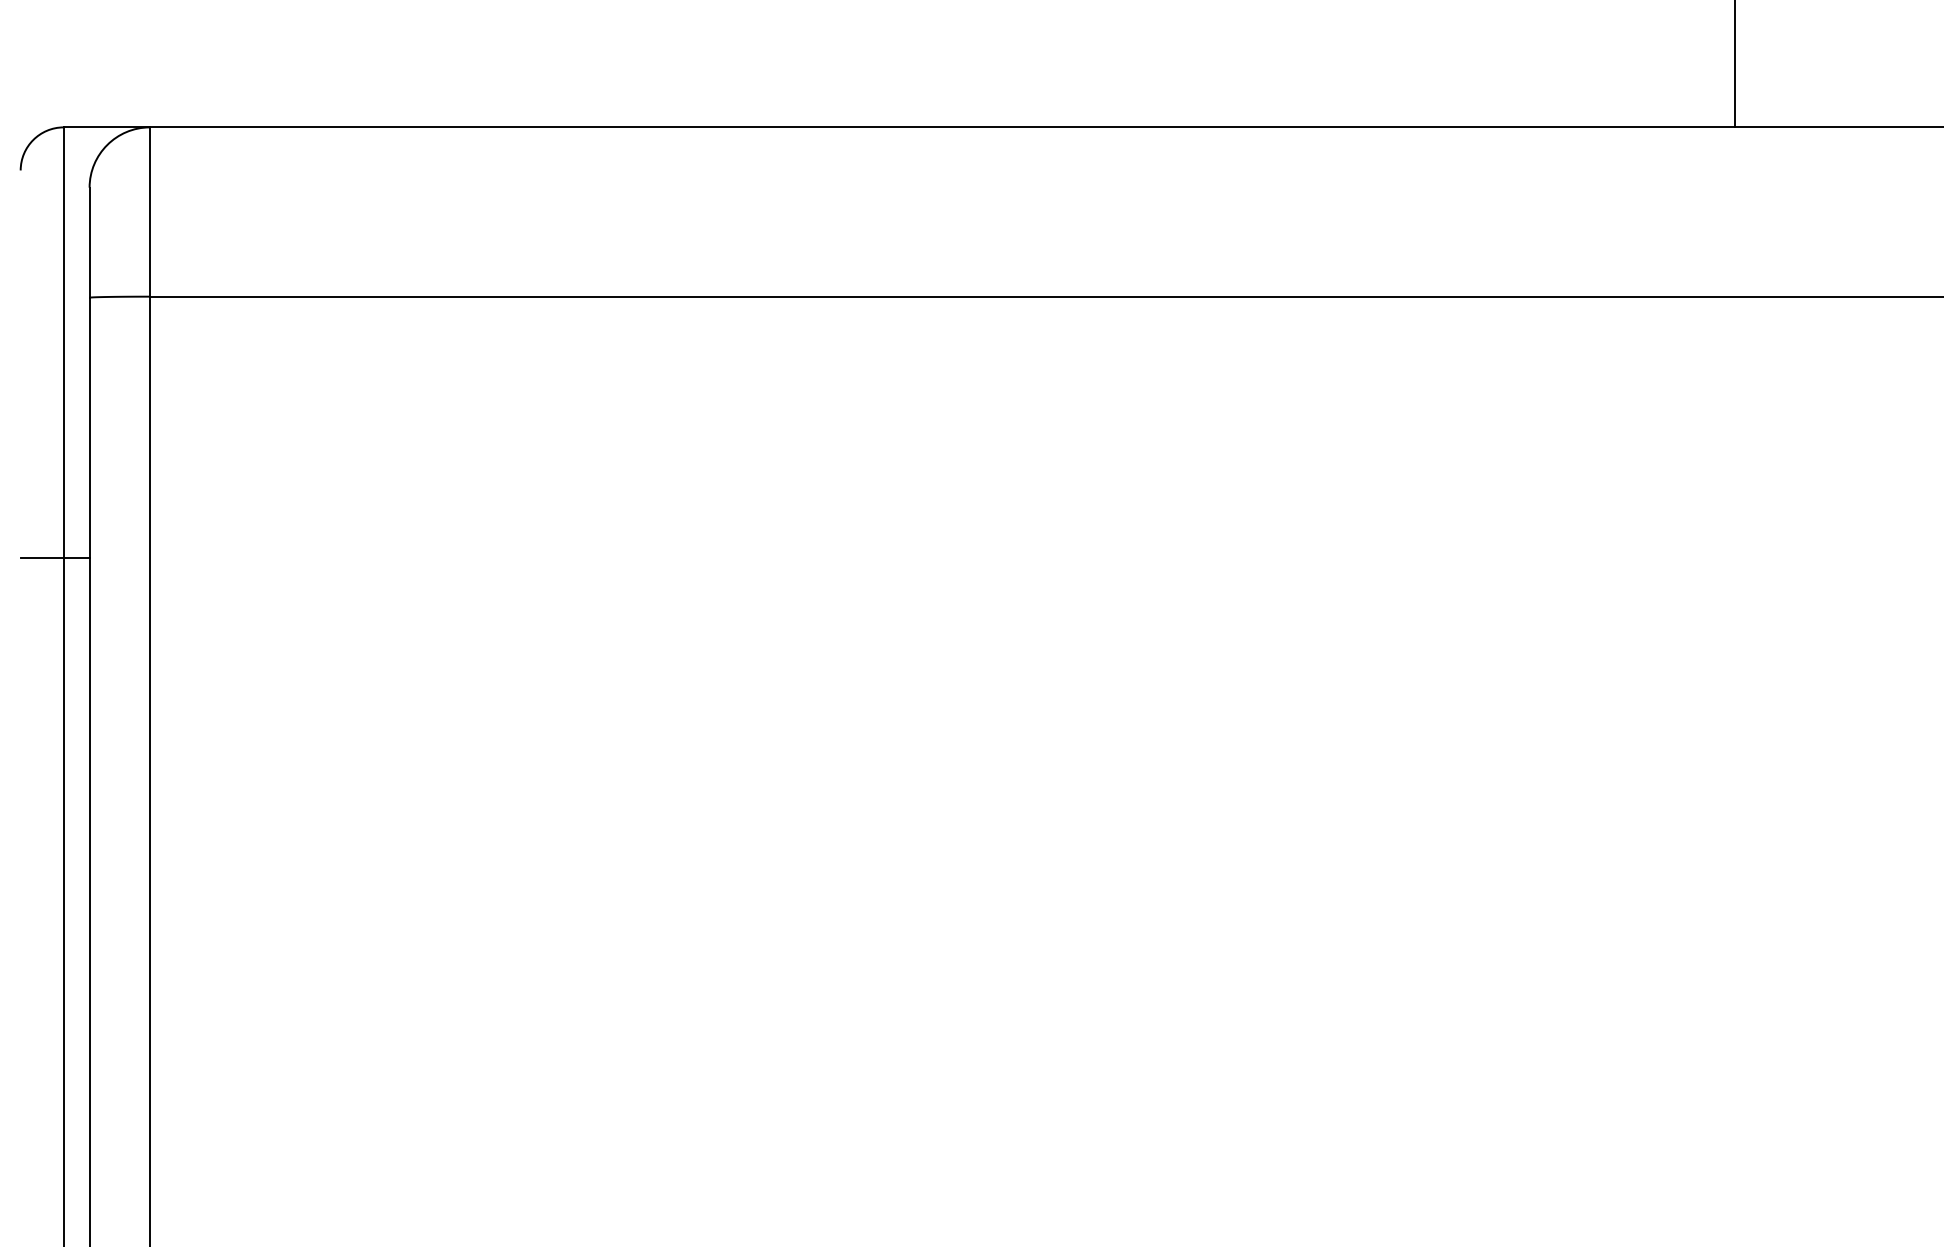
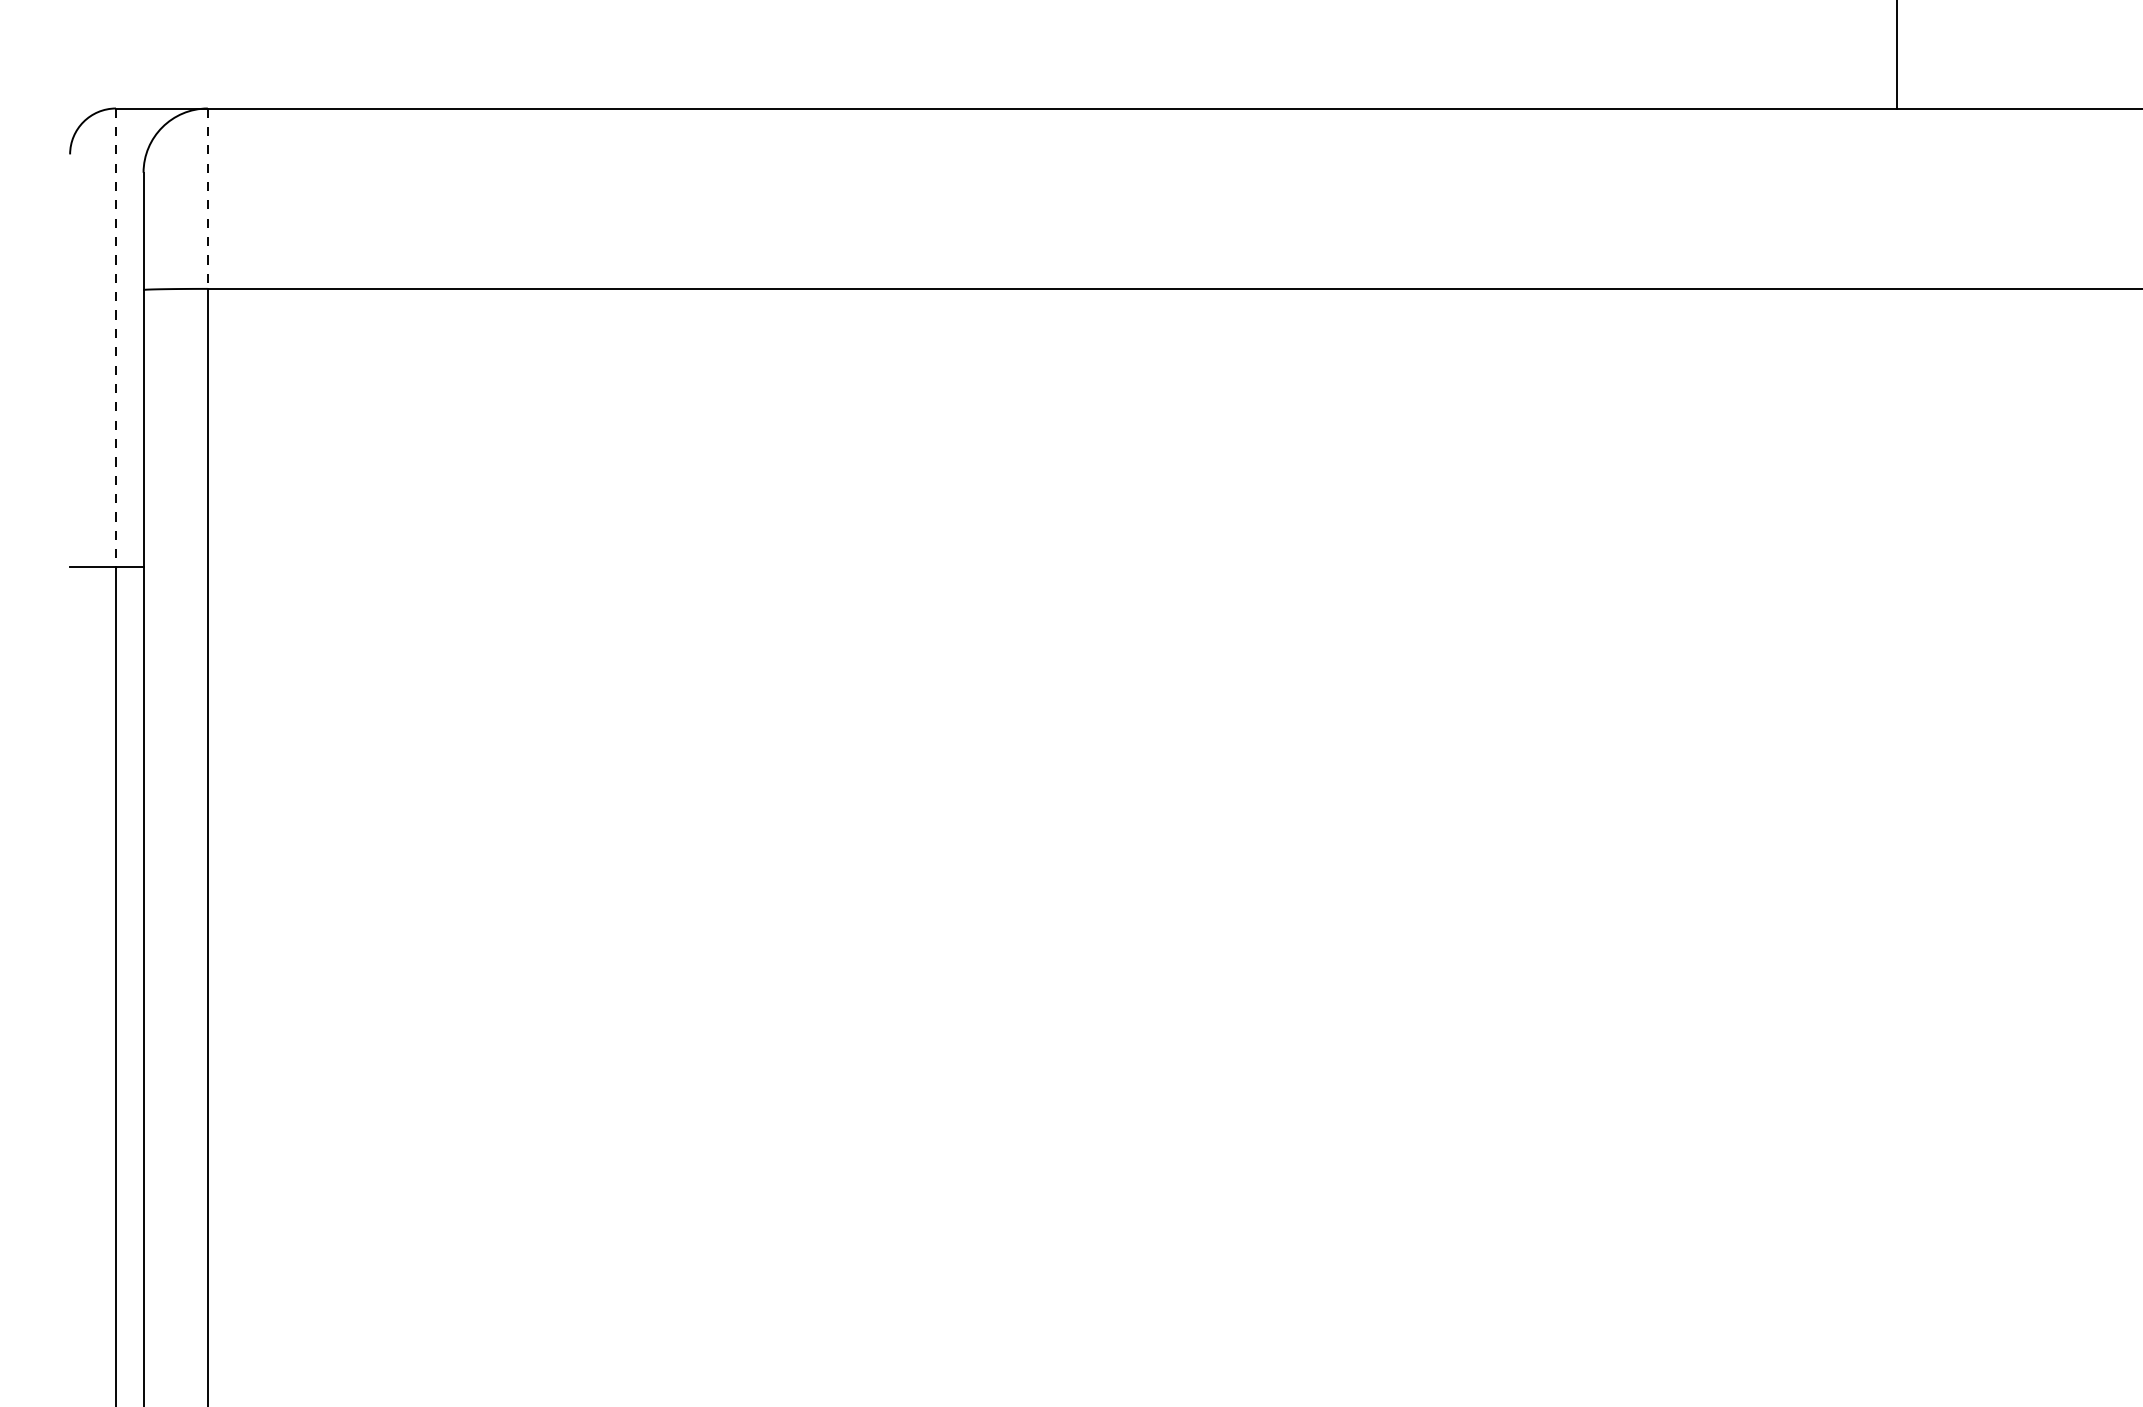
line: (149, 212) -> (207, 199), solid -> dashed
line: (64, 343) -> (116, 338), solid -> dashed

